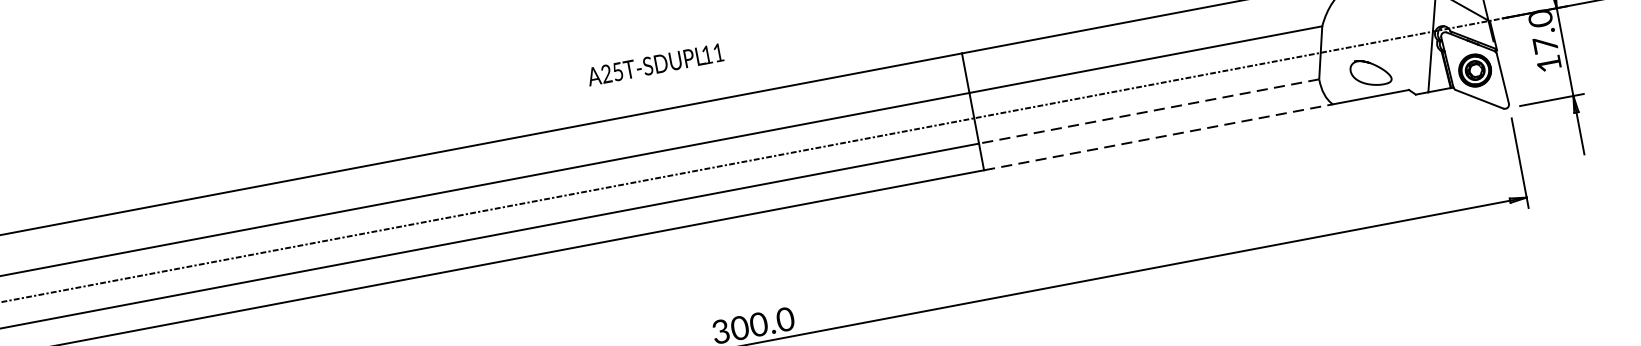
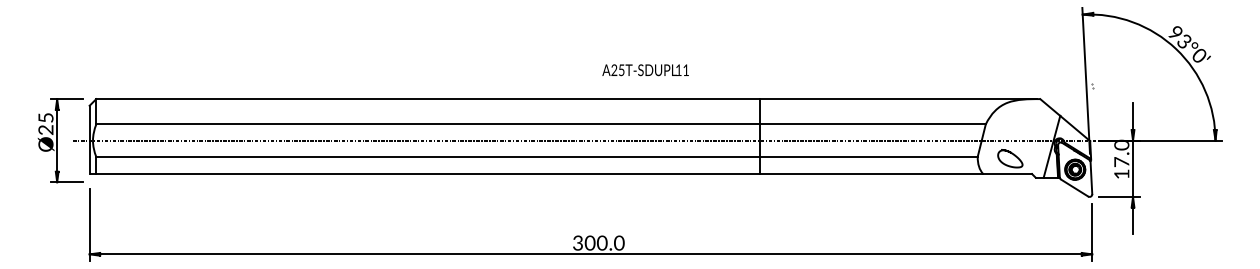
text: (655, 65) -> (645, 70), moved
line: (1148, 110) -> (868, 156), dashed -> solid
line: (1158, 138) -> (871, 174), dashed -> solid

